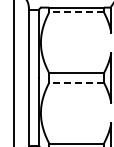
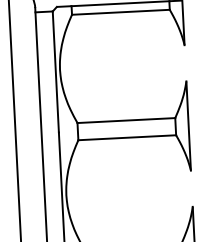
line: (76, 12) -> (120, 12), dashed -> solid
line: (76, 82) -> (127, 137), dashed -> solid

